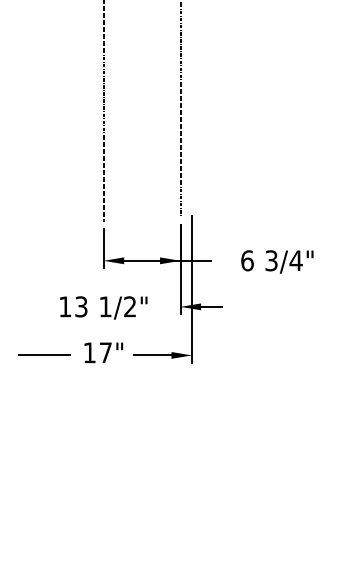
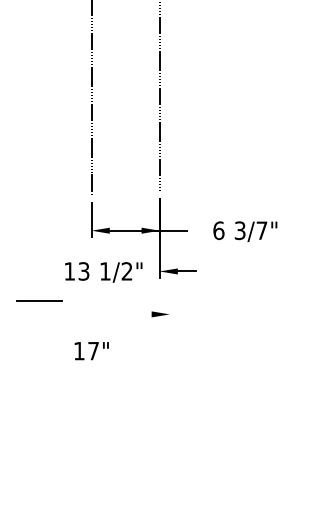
text: (295, 260) -> (261, 230), 3/4" -> 3/7"
line: (191, 288) -> (169, 255), removed
text: (103, 308) -> (103, 272), moved
text: (103, 353) -> (91, 351), moved
line: (44, 354) -> (39, 300), moved
line: (152, 355) -> (134, 314), removed

